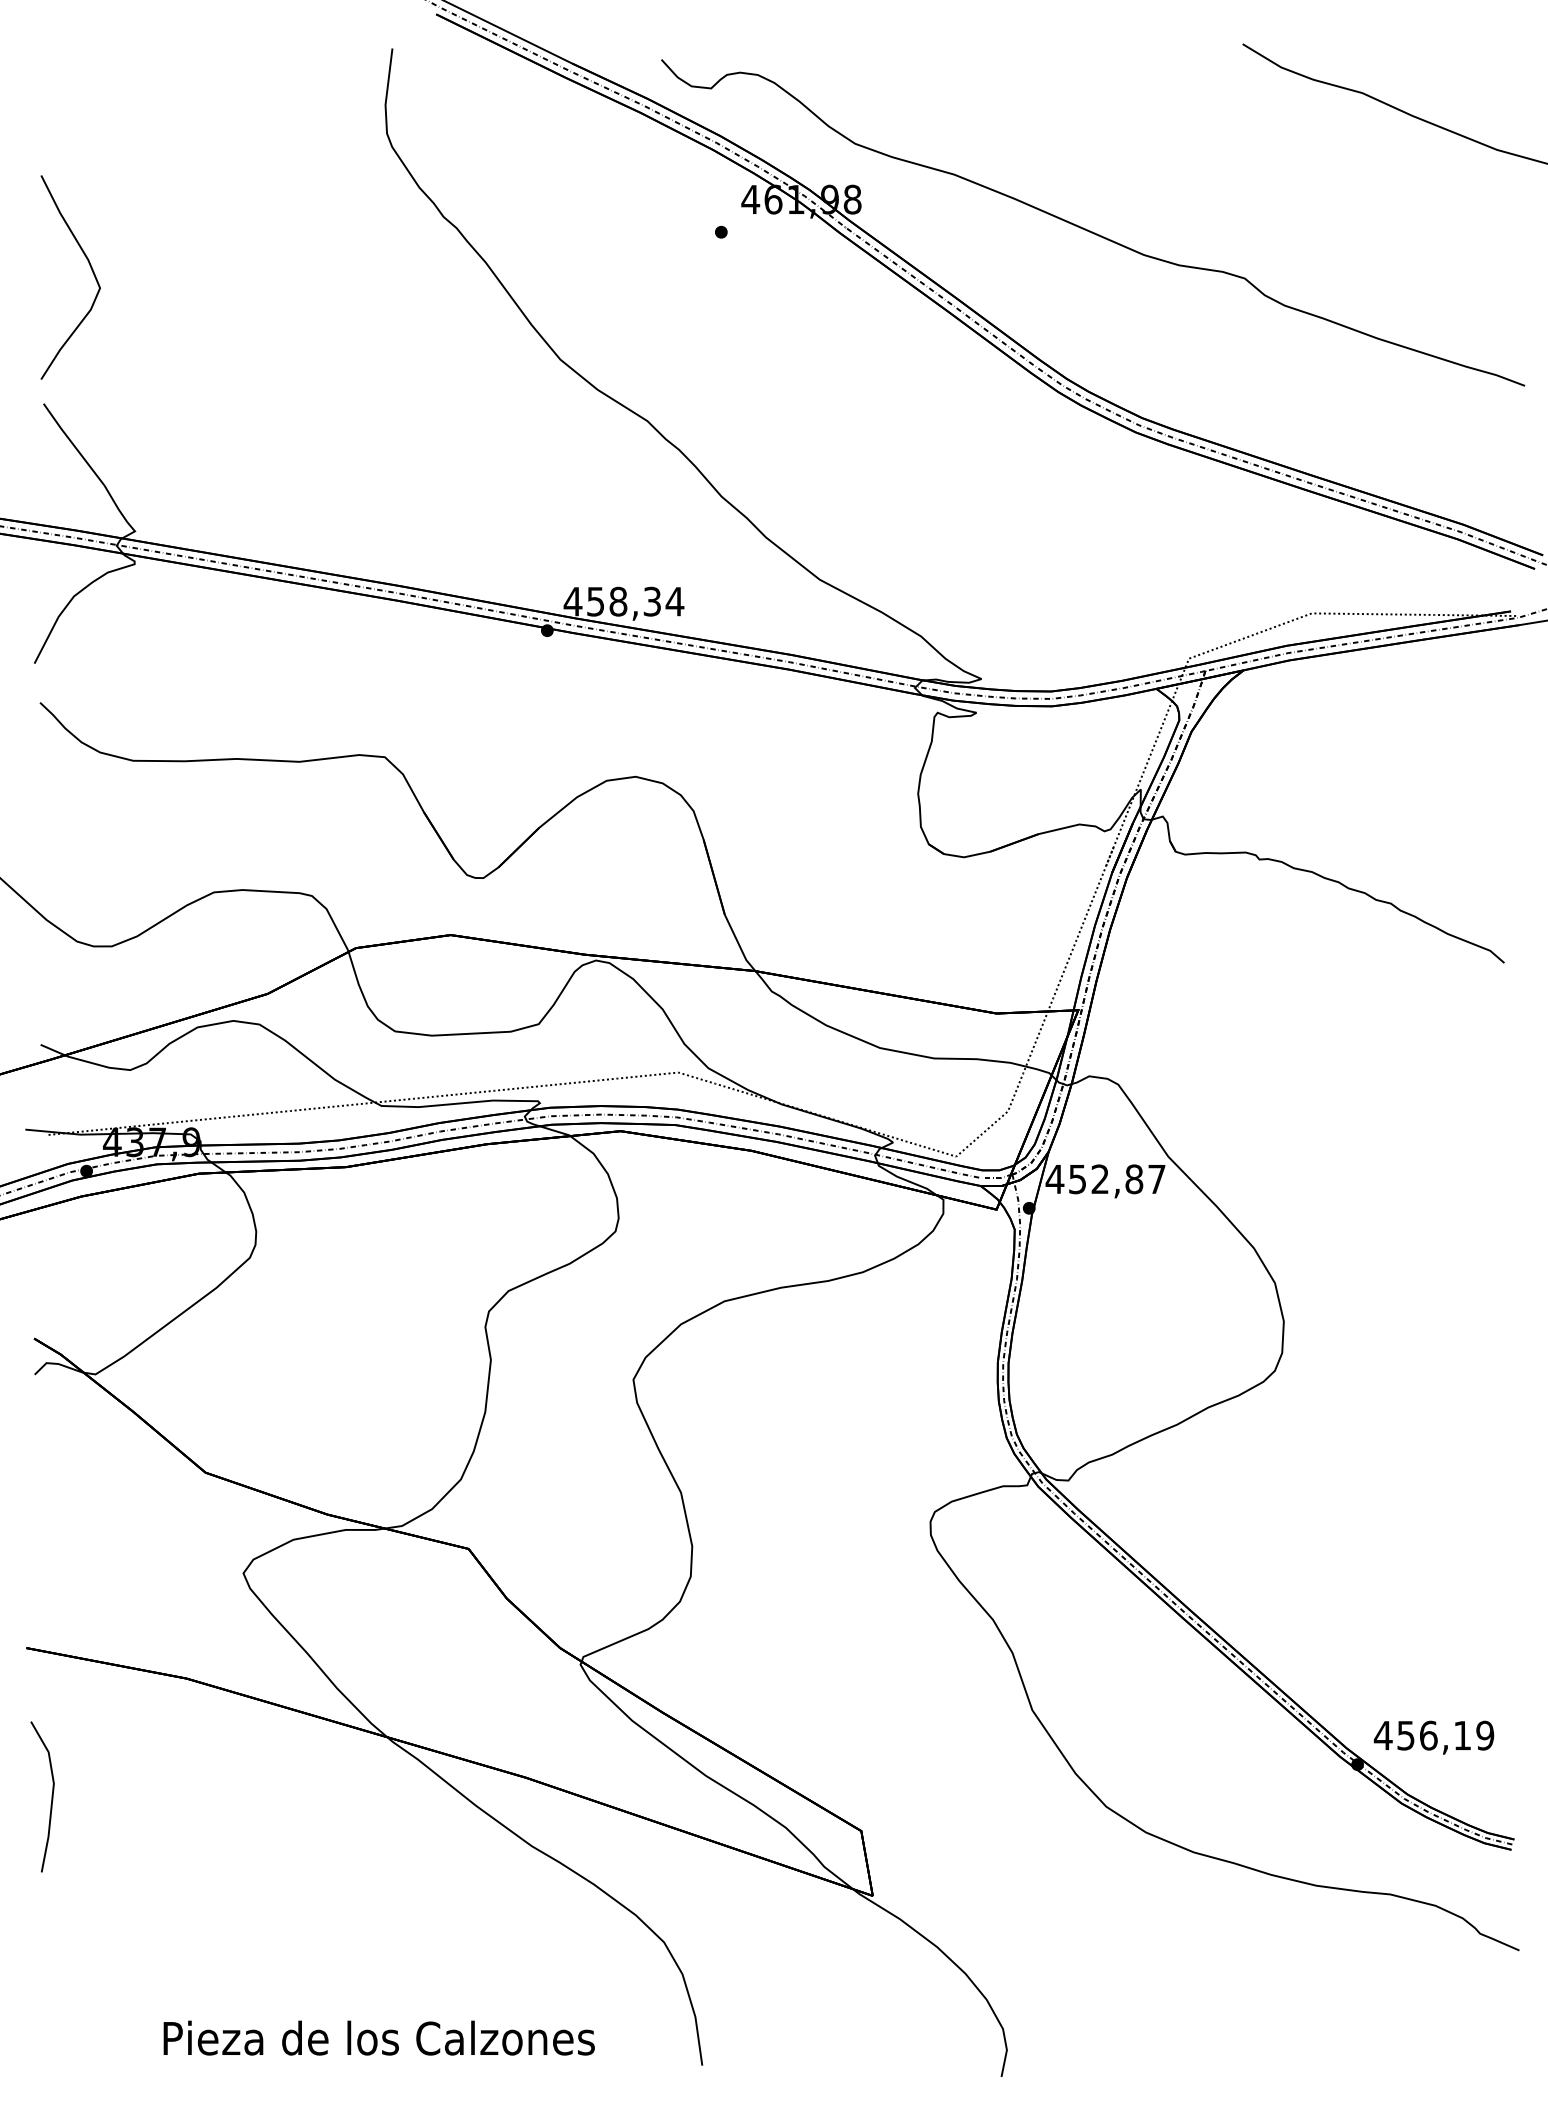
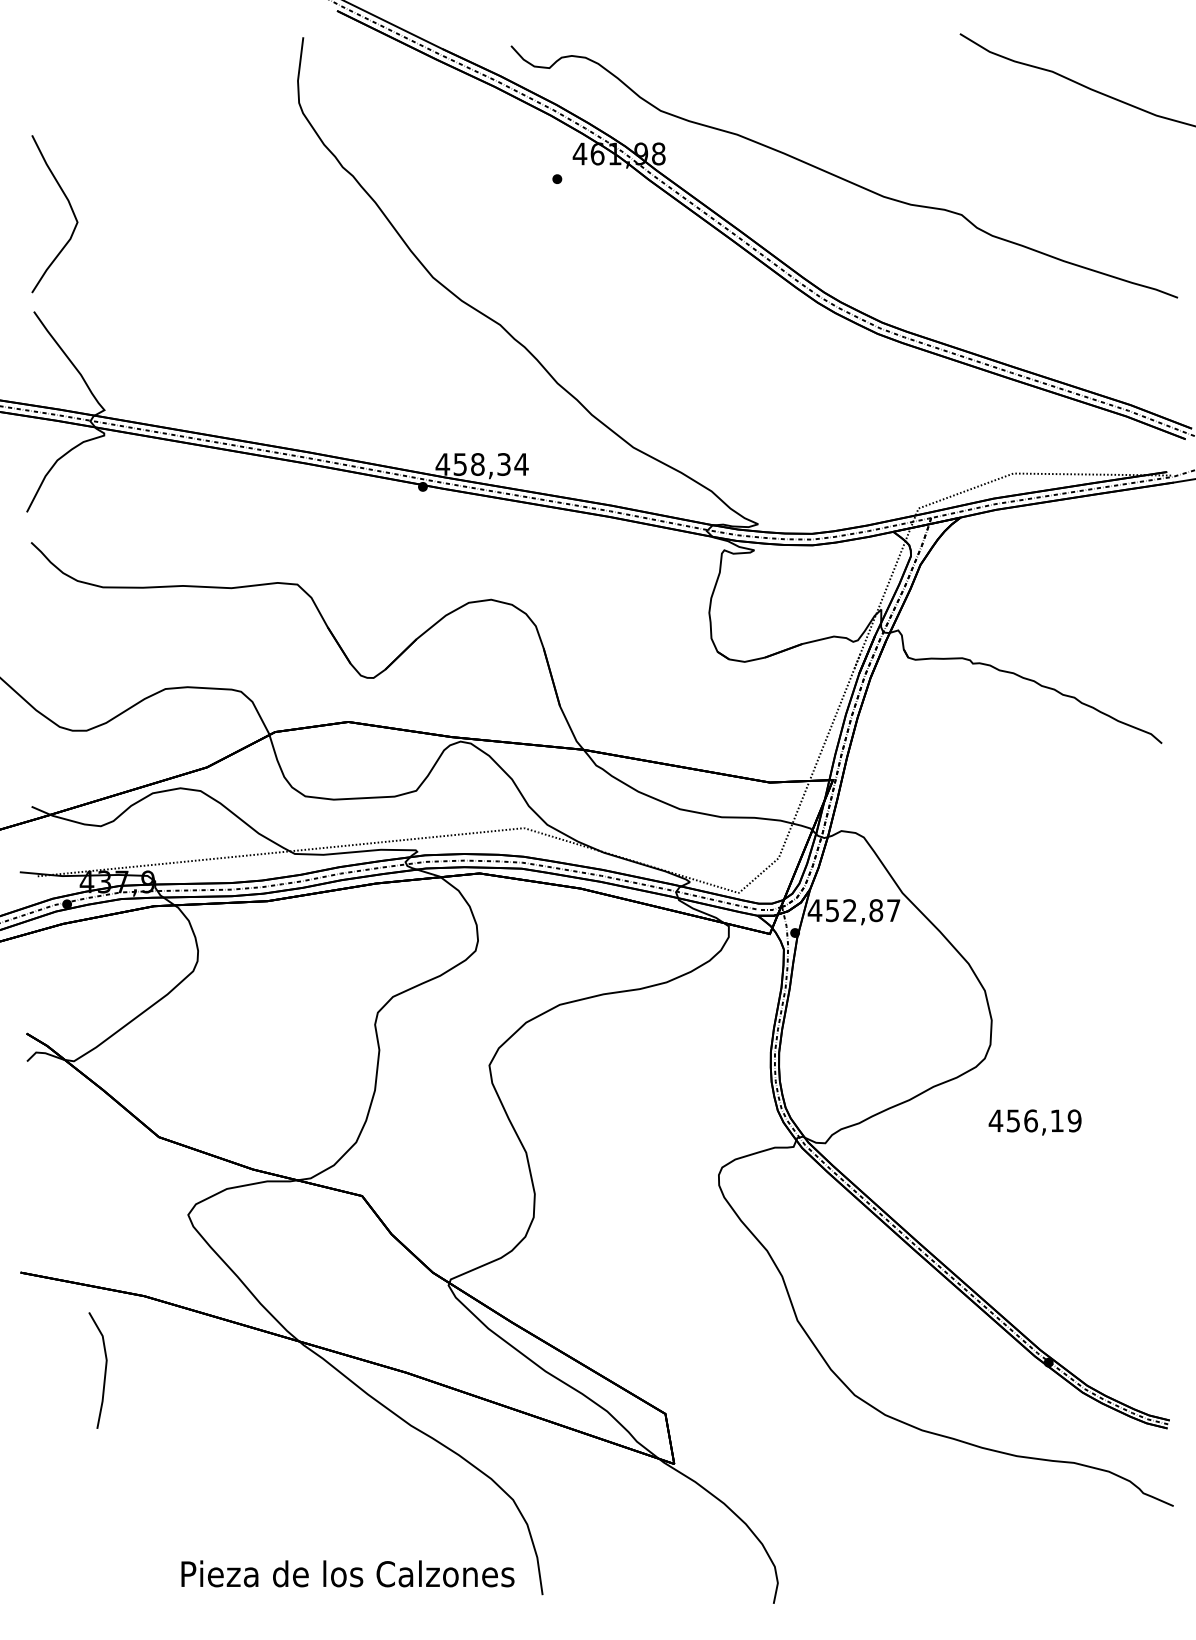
text: (1433, 1737) -> (1034, 1122), moved
line: (51, 1796) -> (104, 1370), moved
text: (378, 2037) -> (347, 1573), moved

